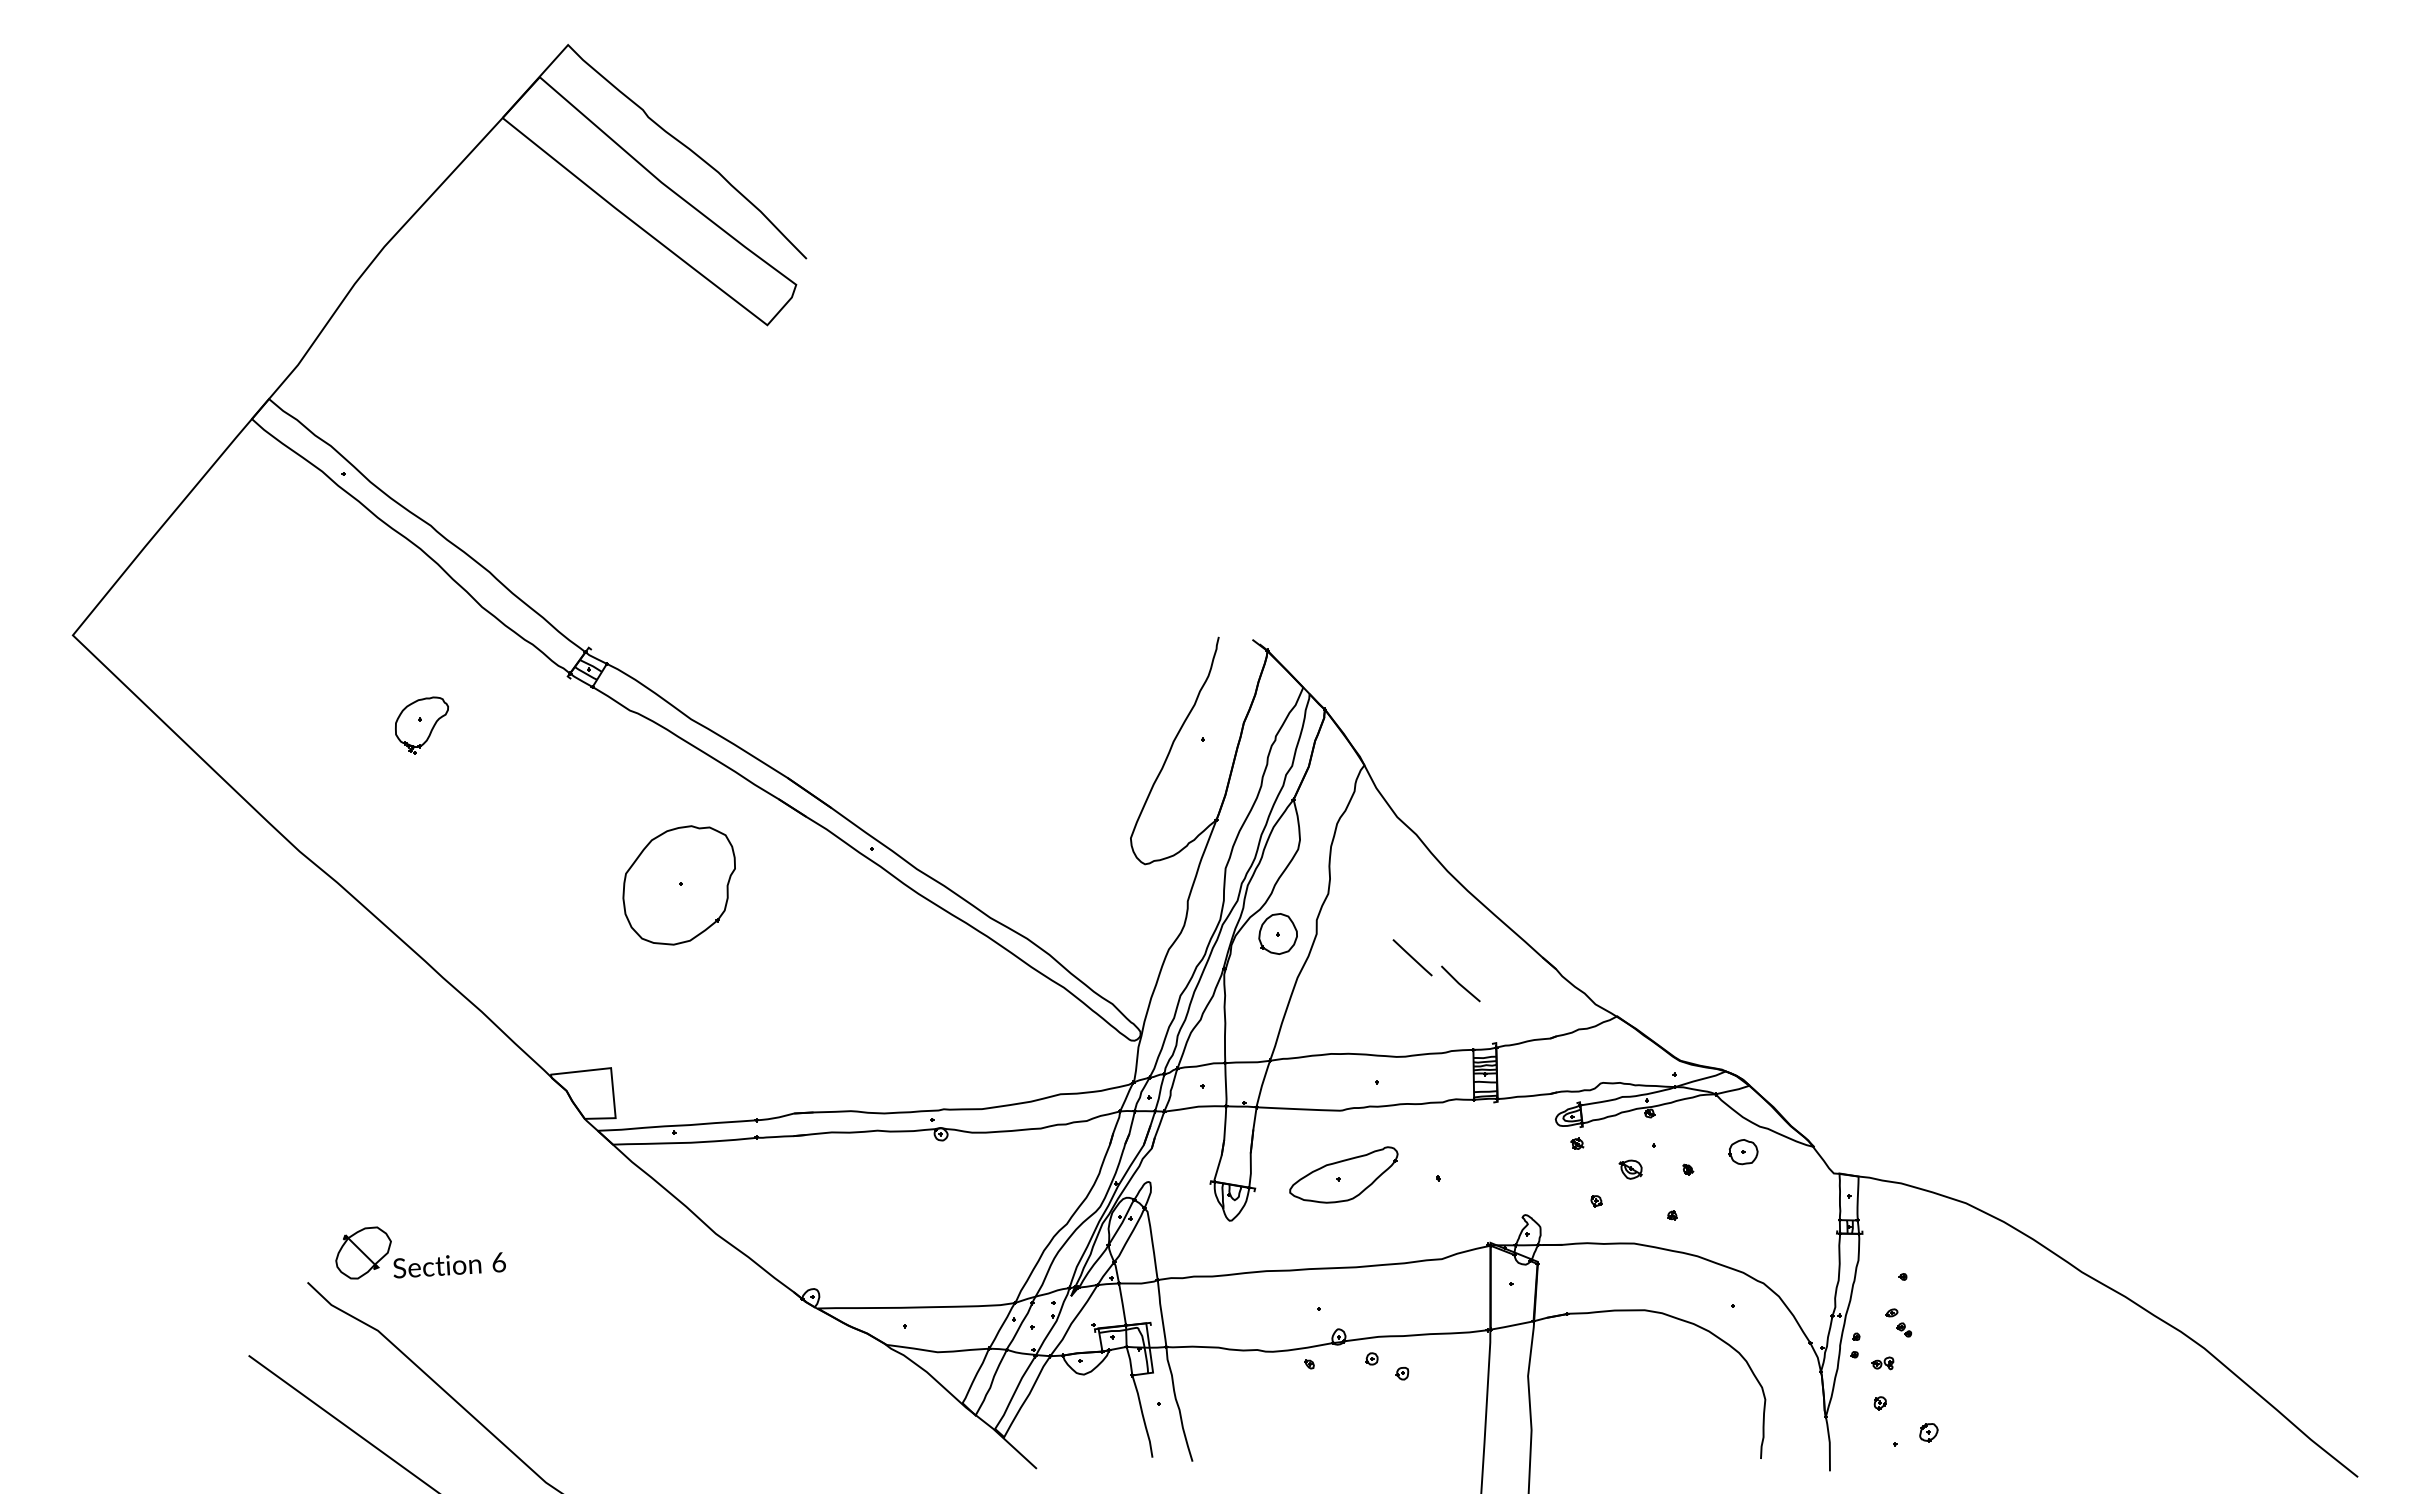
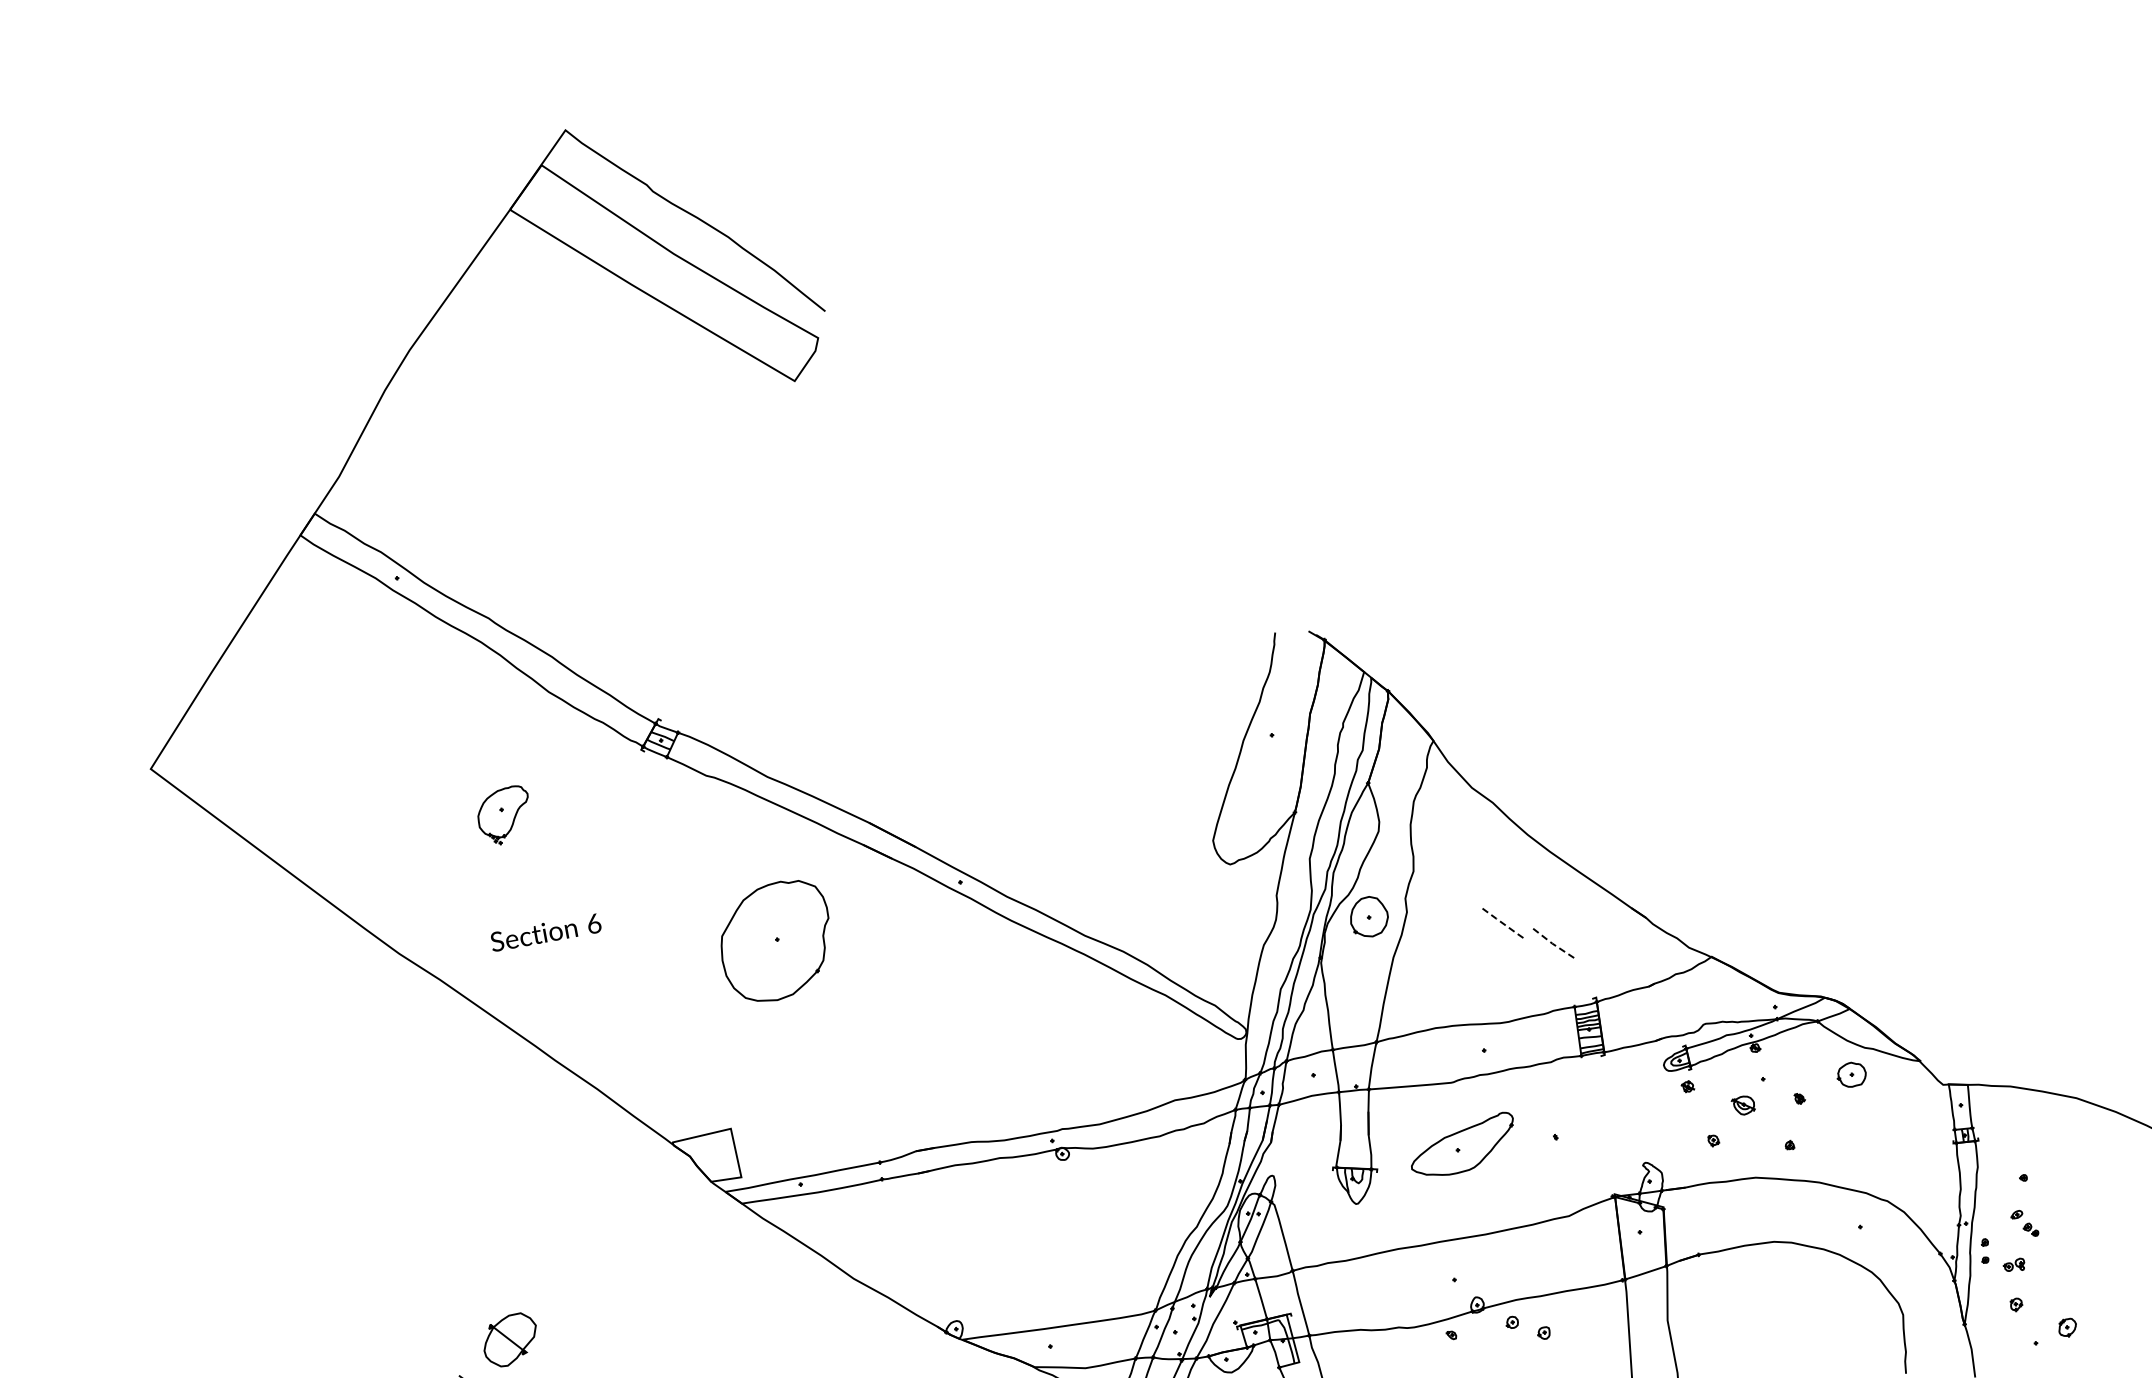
line: (1412, 958) -> (1503, 924), solid -> dashed
line: (1460, 984) -> (1554, 944), solid -> dashed
text: (449, 1265) -> (545, 932), moved

